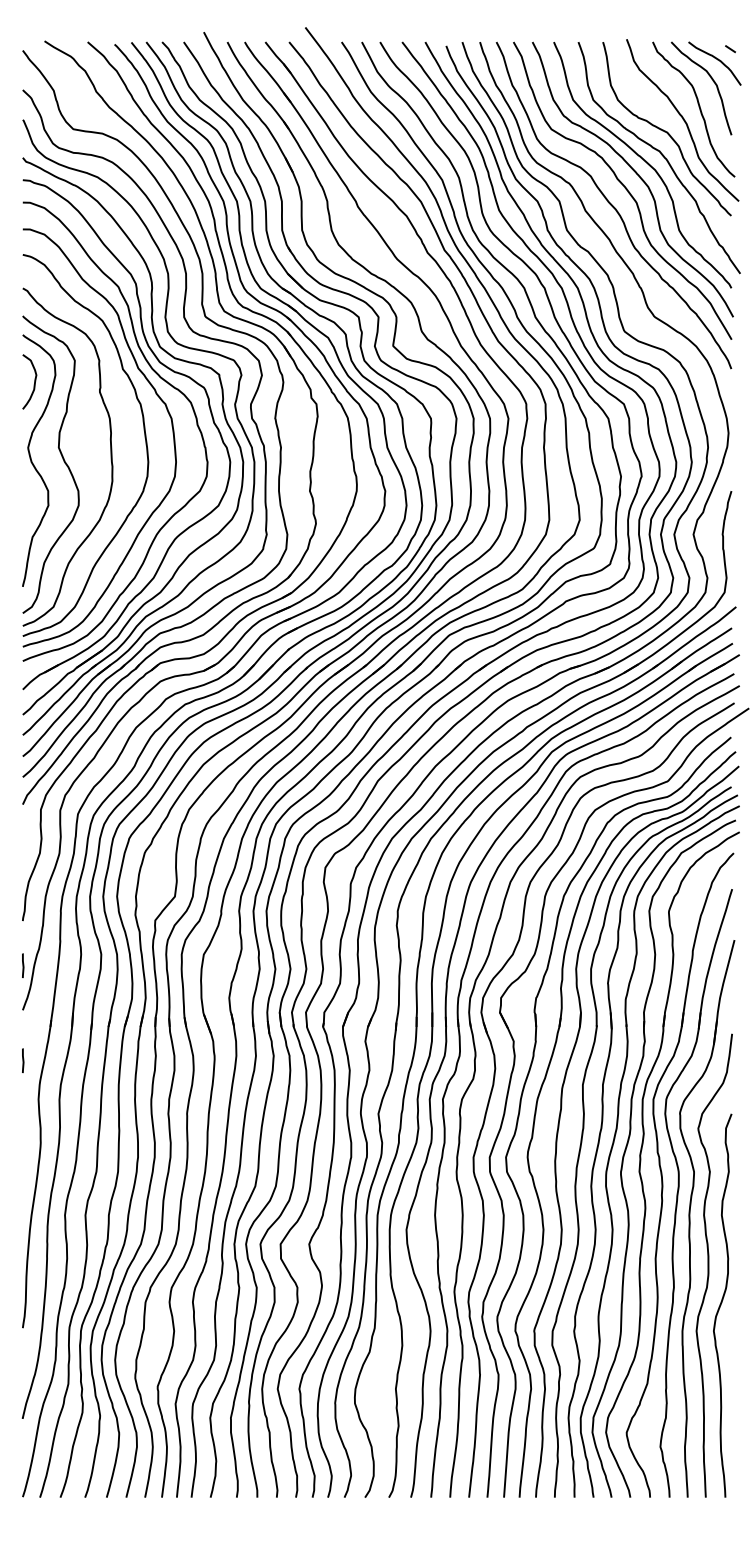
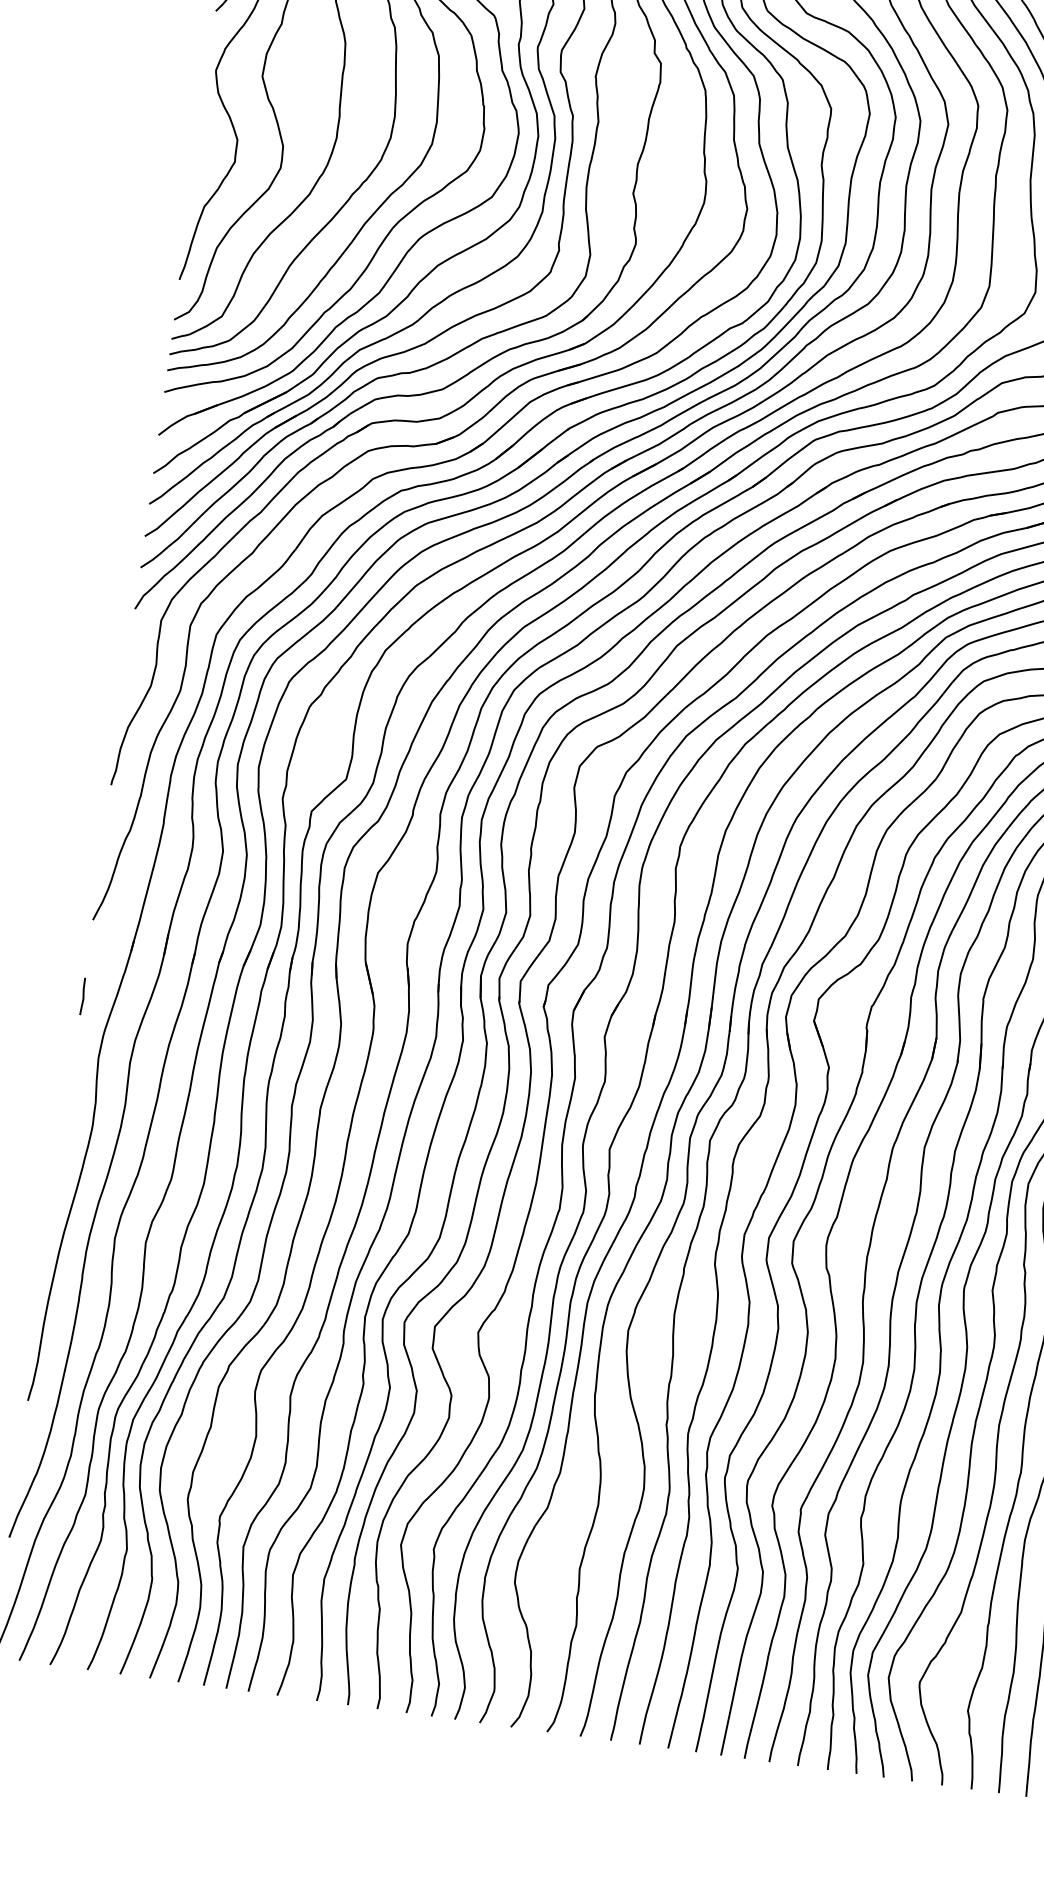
line: (23, 965) -> (103, 852), removed

